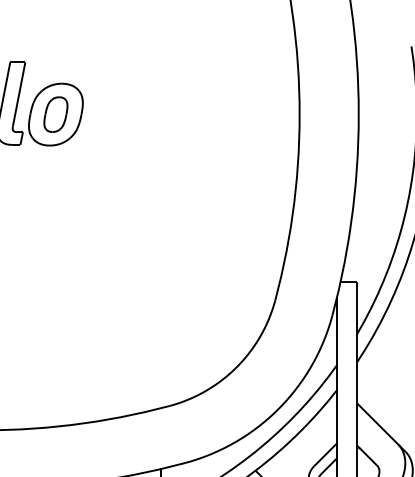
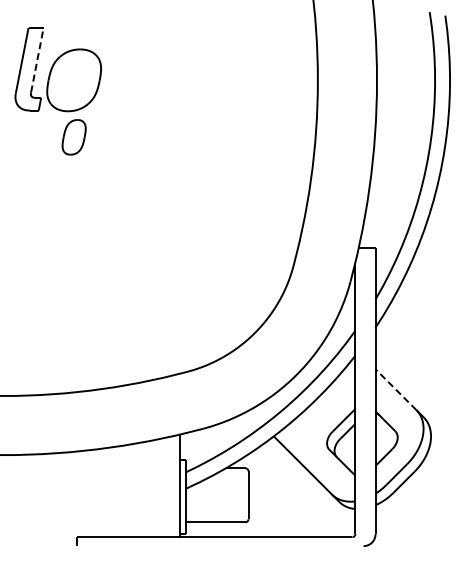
line: (19, 94) -> (37, 60), solid -> dashed
part: (55, 114) -> (73, 137), moved
line: (377, 423) -> (395, 389), solid -> dashed

